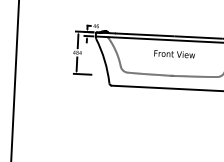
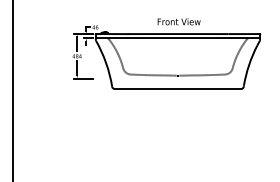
text: (174, 53) -> (178, 21), moved

